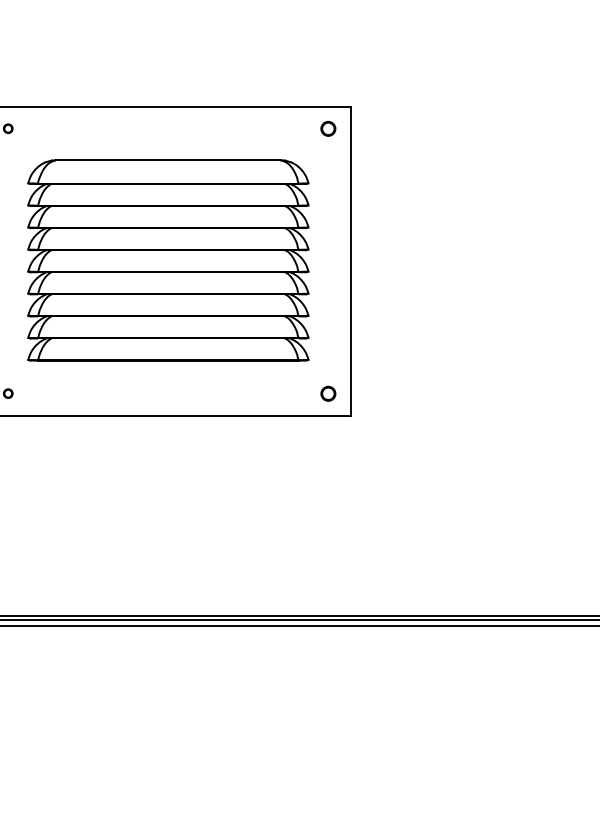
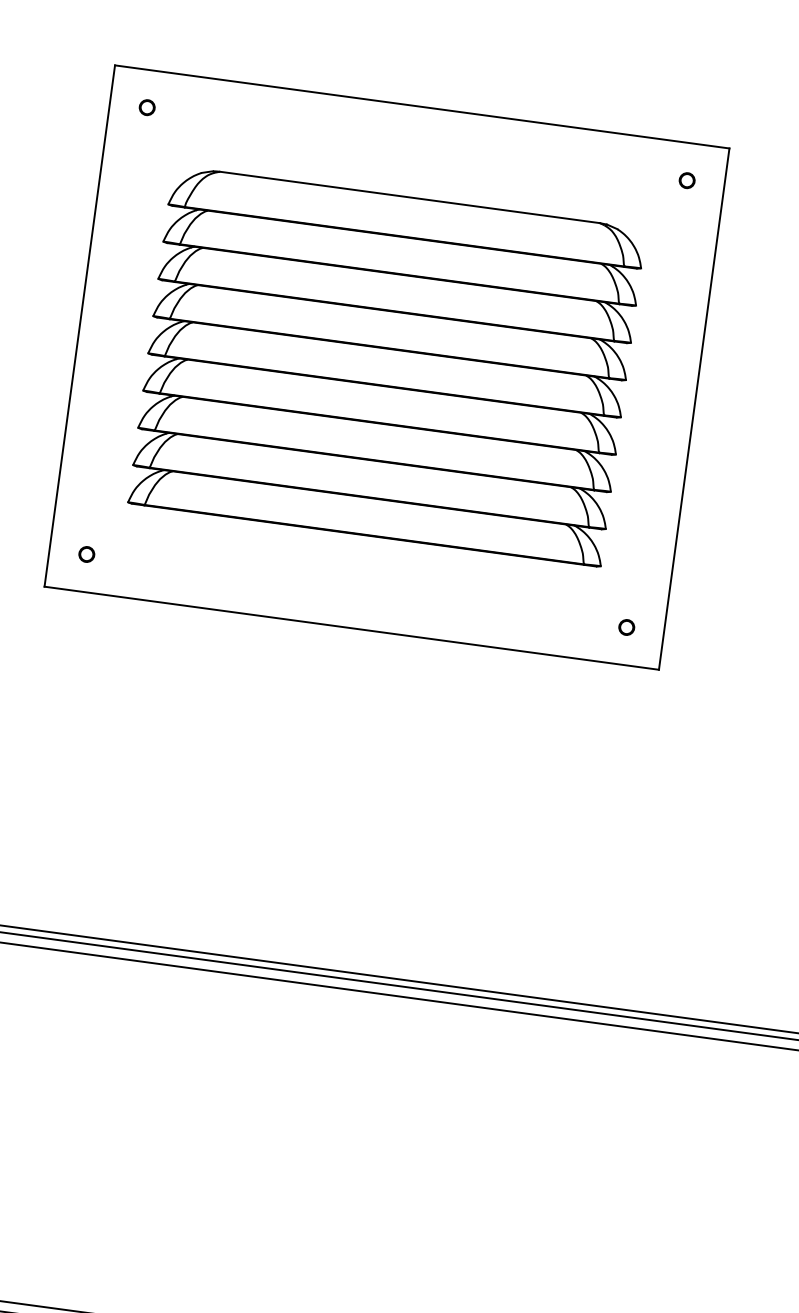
part: (328, 128) -> (687, 180), size x0.62
part: (328, 393) -> (626, 627), size x0.62

